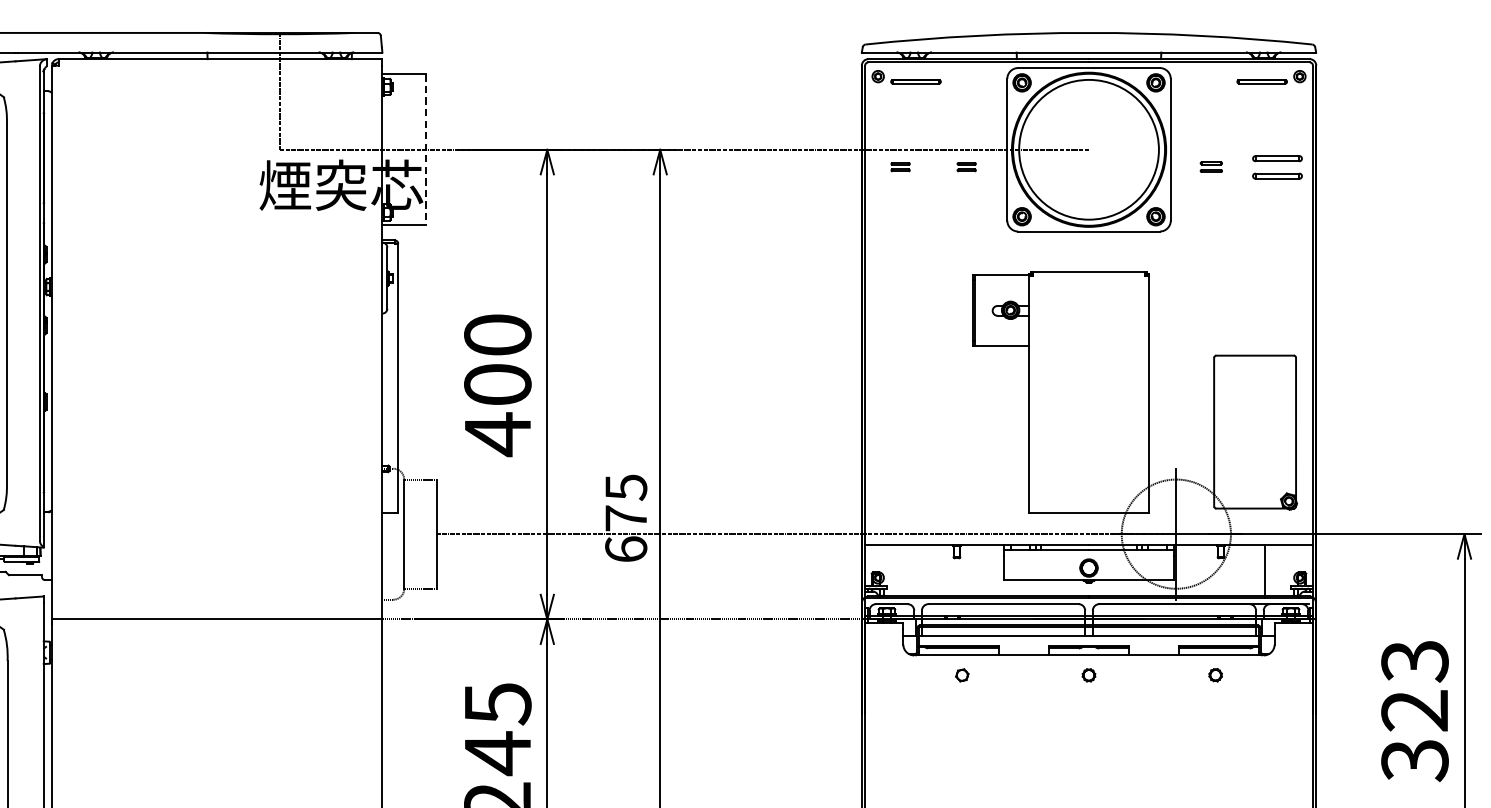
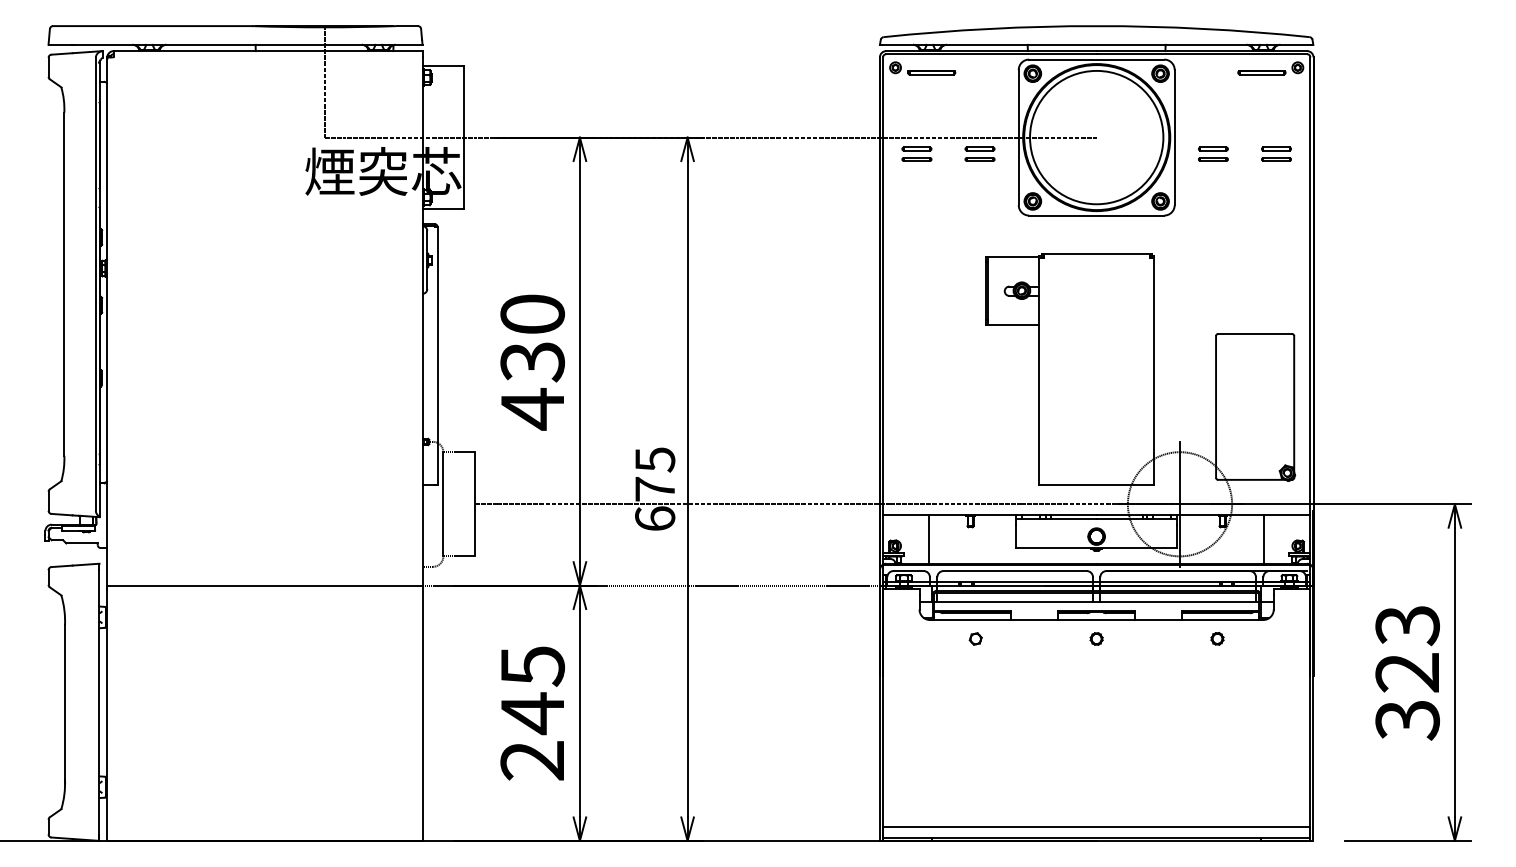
line: (425, 149) -> (463, 137), dashed -> solid
part: (900, 166) -> (916, 153), size x1.67
part: (966, 166) -> (979, 153), size x1.67
part: (1211, 166) -> (1213, 153), size x1.43
part: (1277, 166) -> (1276, 153), size x0.62
text: (497, 385) -> (532, 362), 400 -> 430
line: (912, 571) -> (928, 539), added

